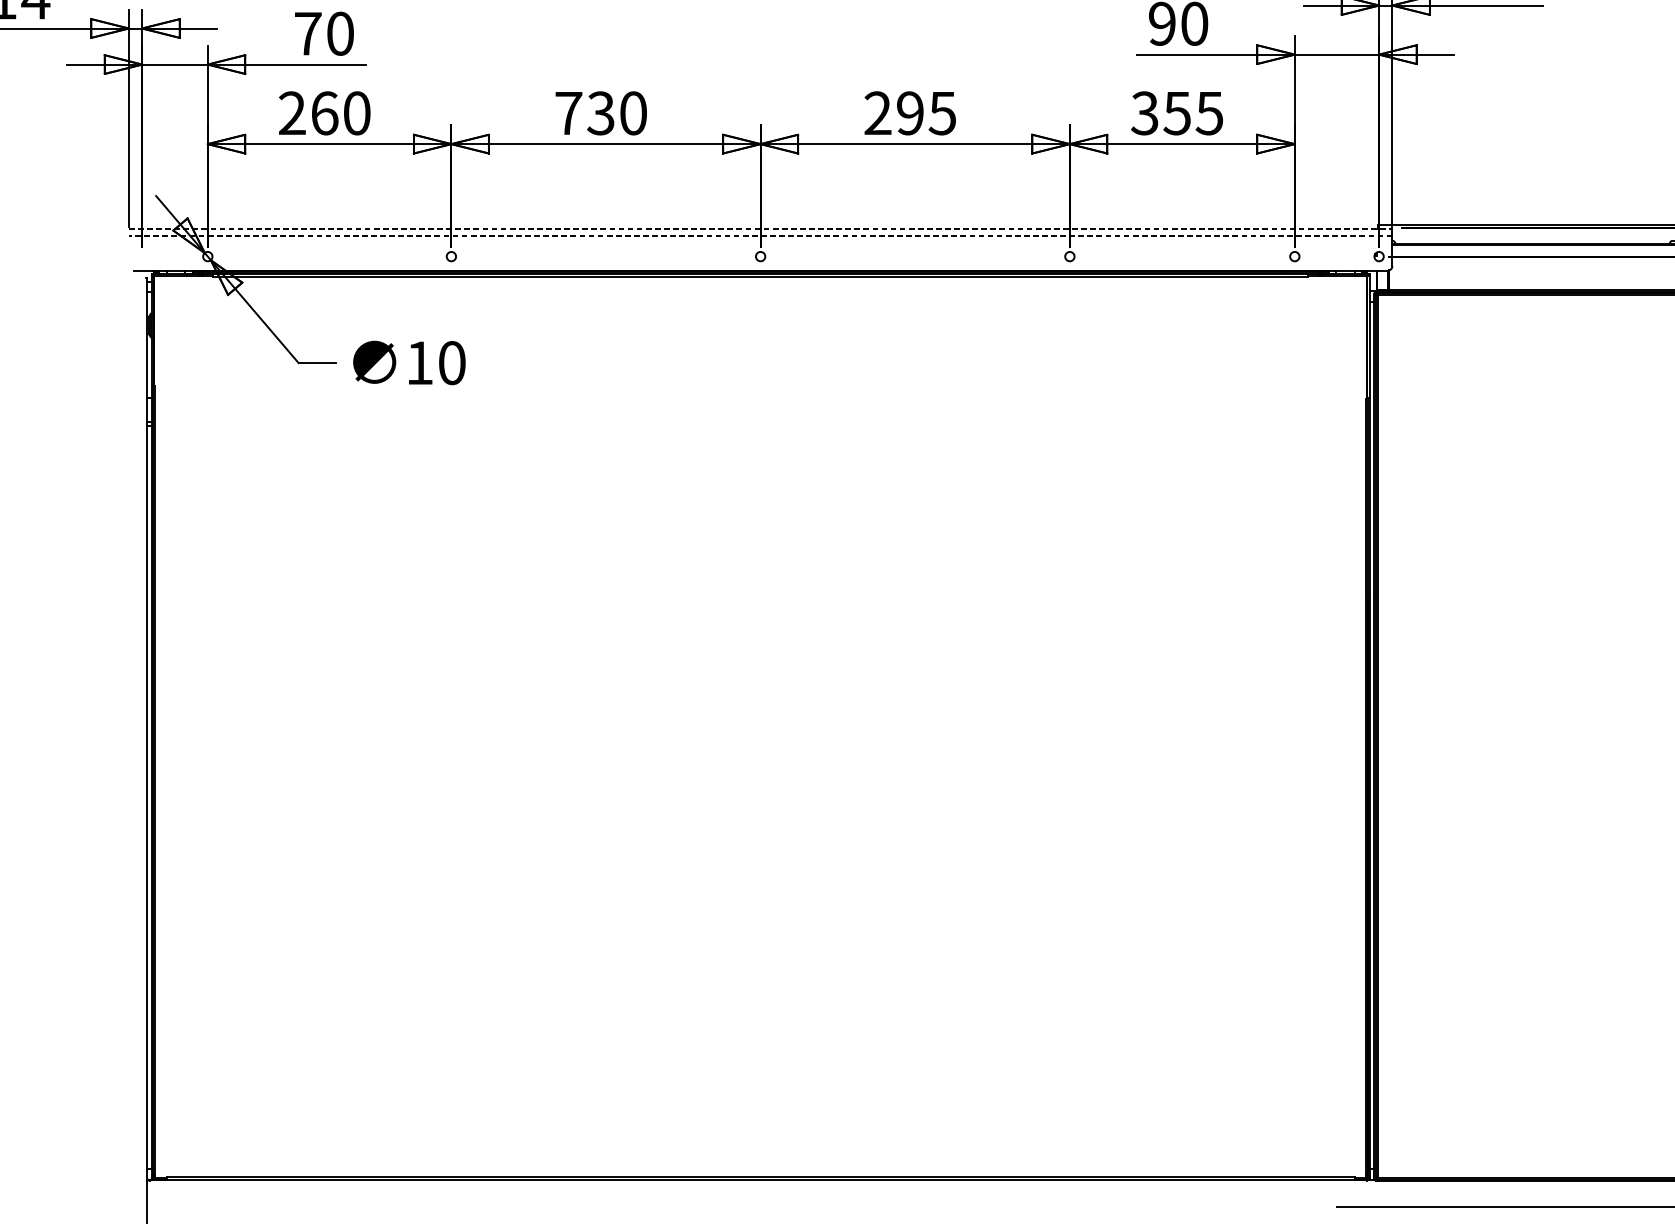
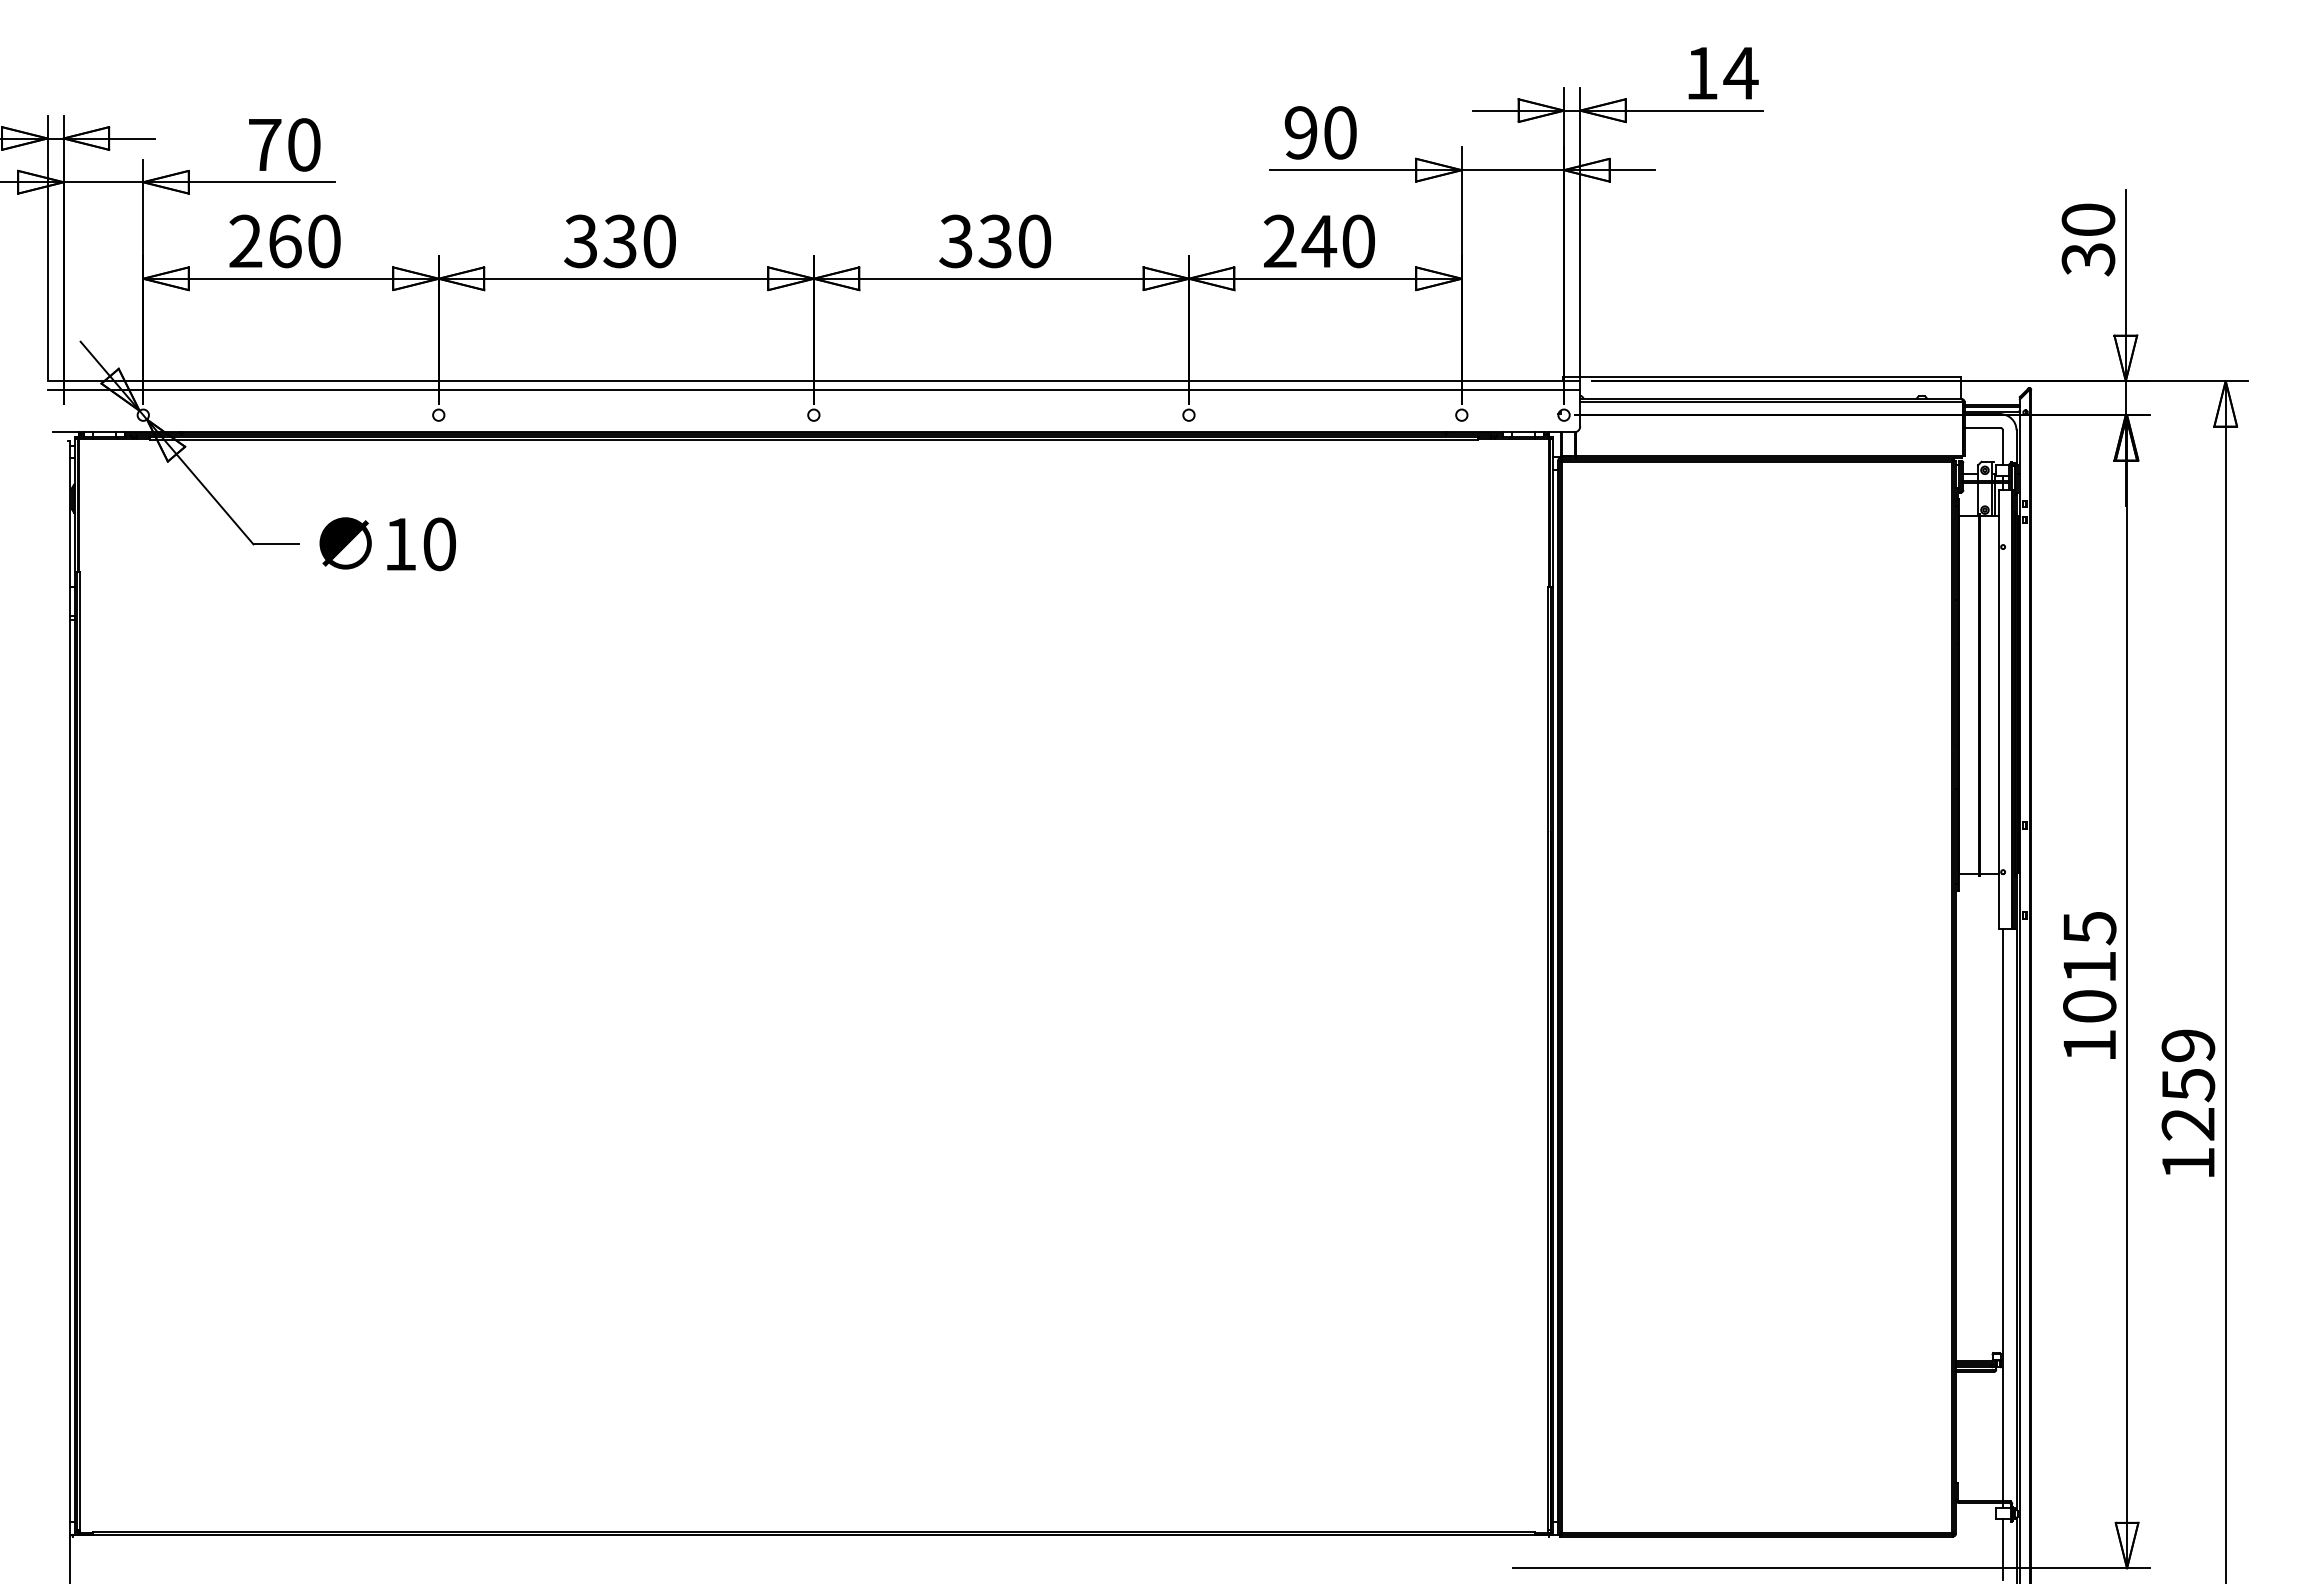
text: (568, 113) -> (580, 241), 730 -> 330
text: (910, 113) -> (995, 241), 295 -> 330
text: (1176, 113) -> (1318, 241), 355 -> 240
line: (761, 228) -> (814, 381), dashed -> solid
line: (760, 236) -> (813, 390), dashed -> solid

